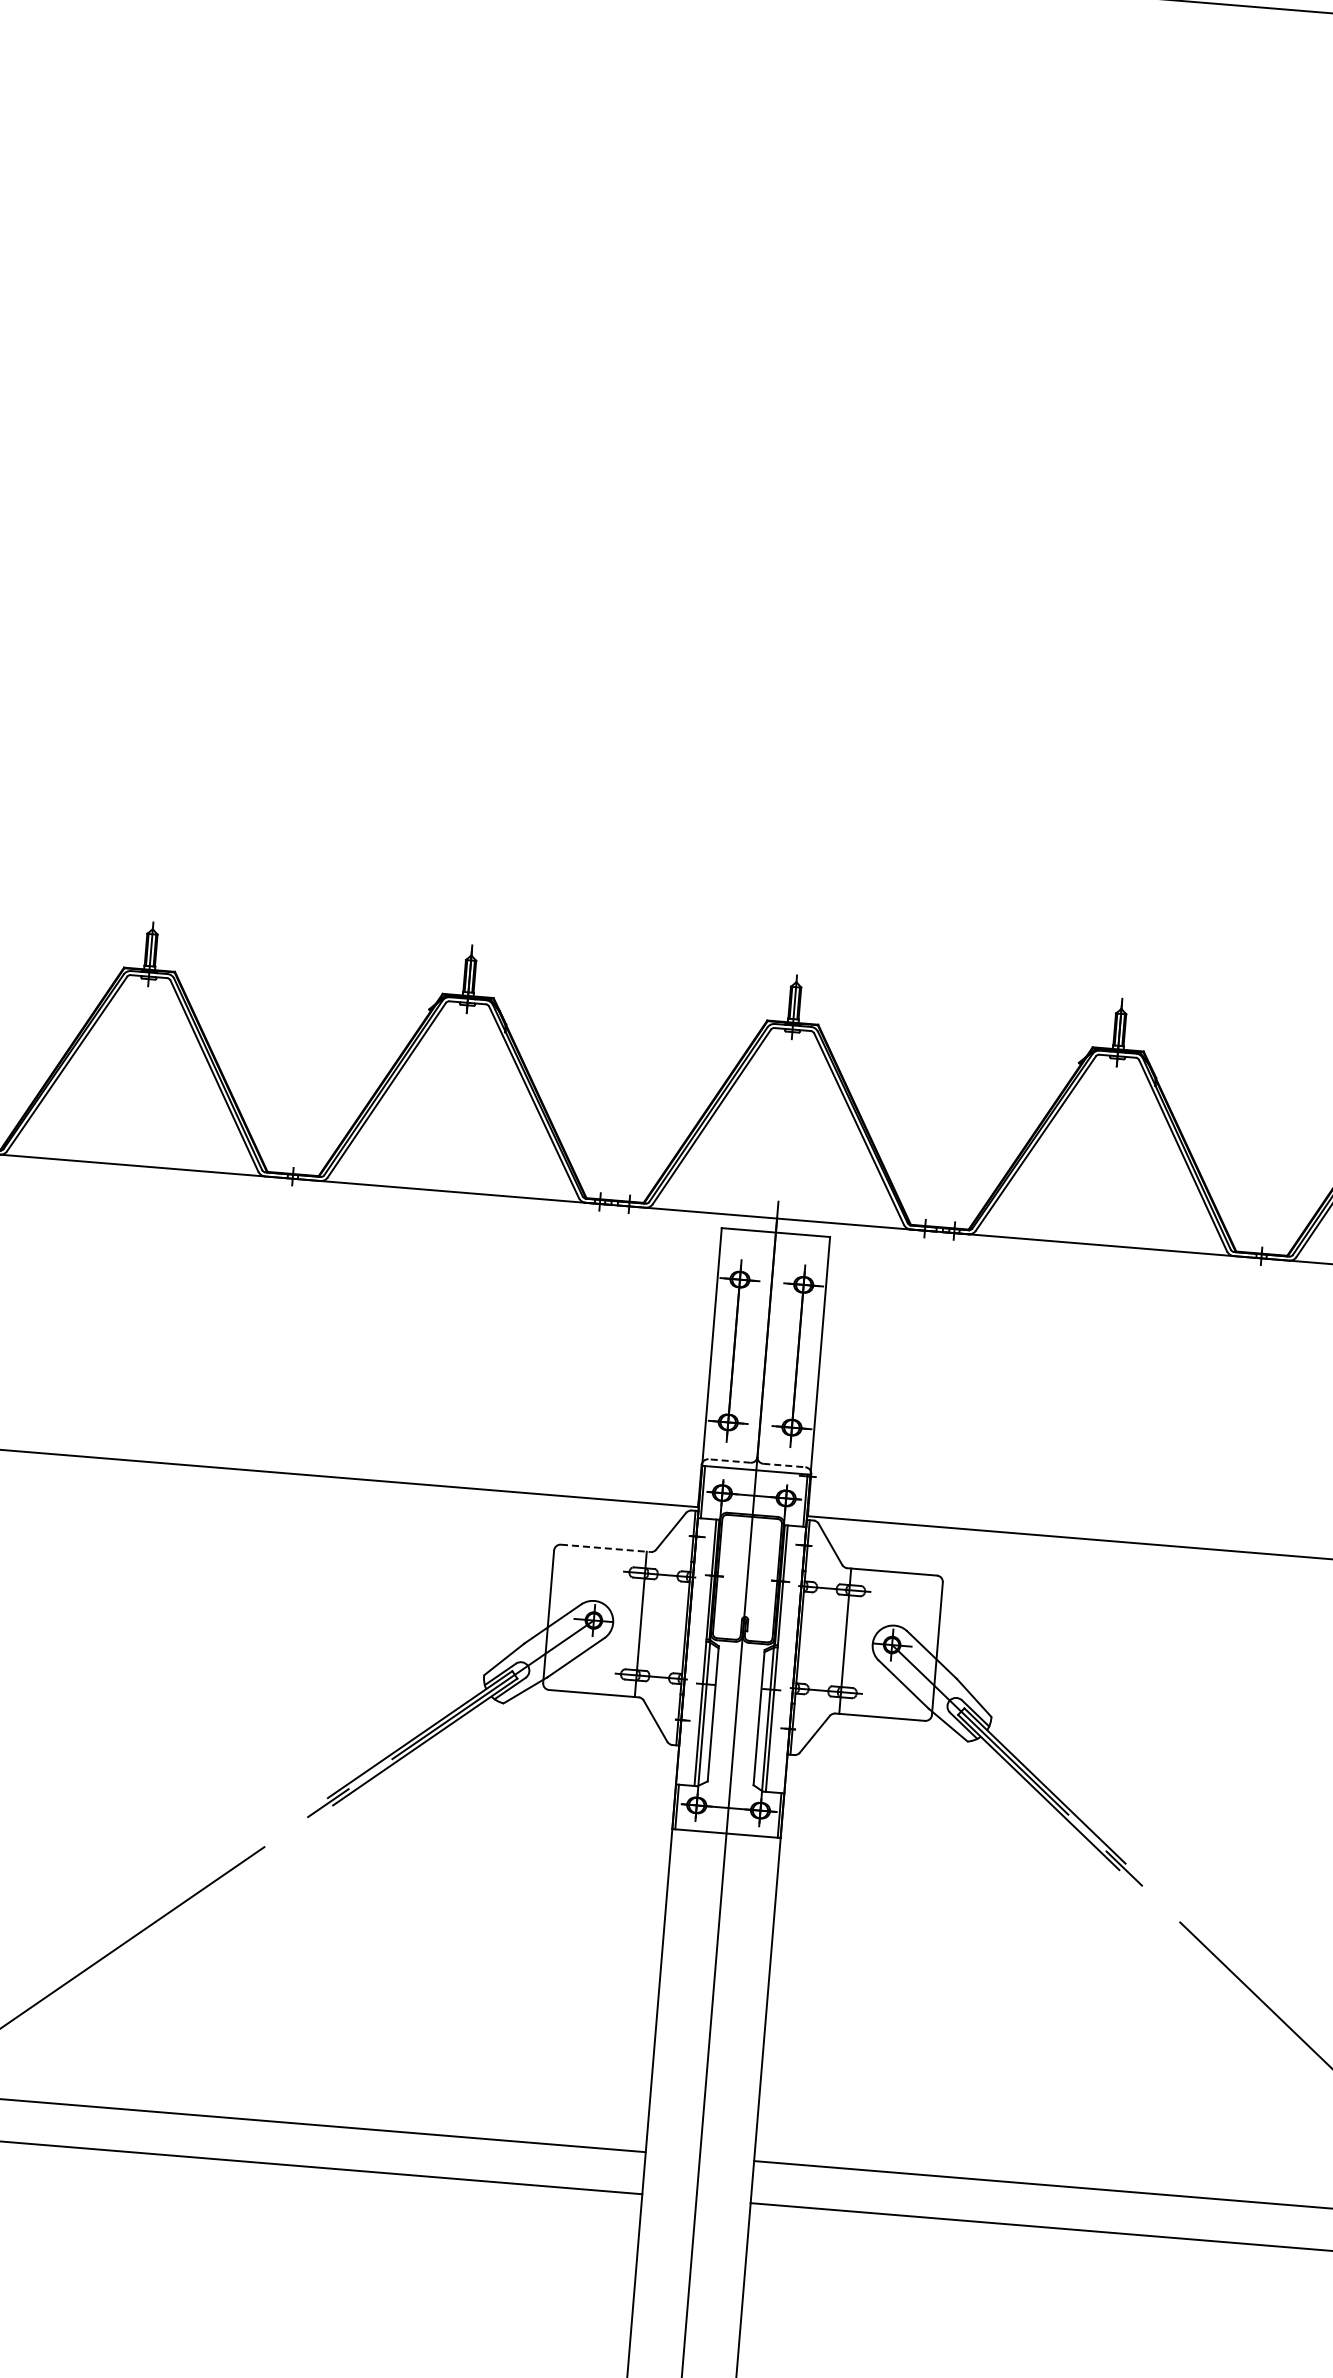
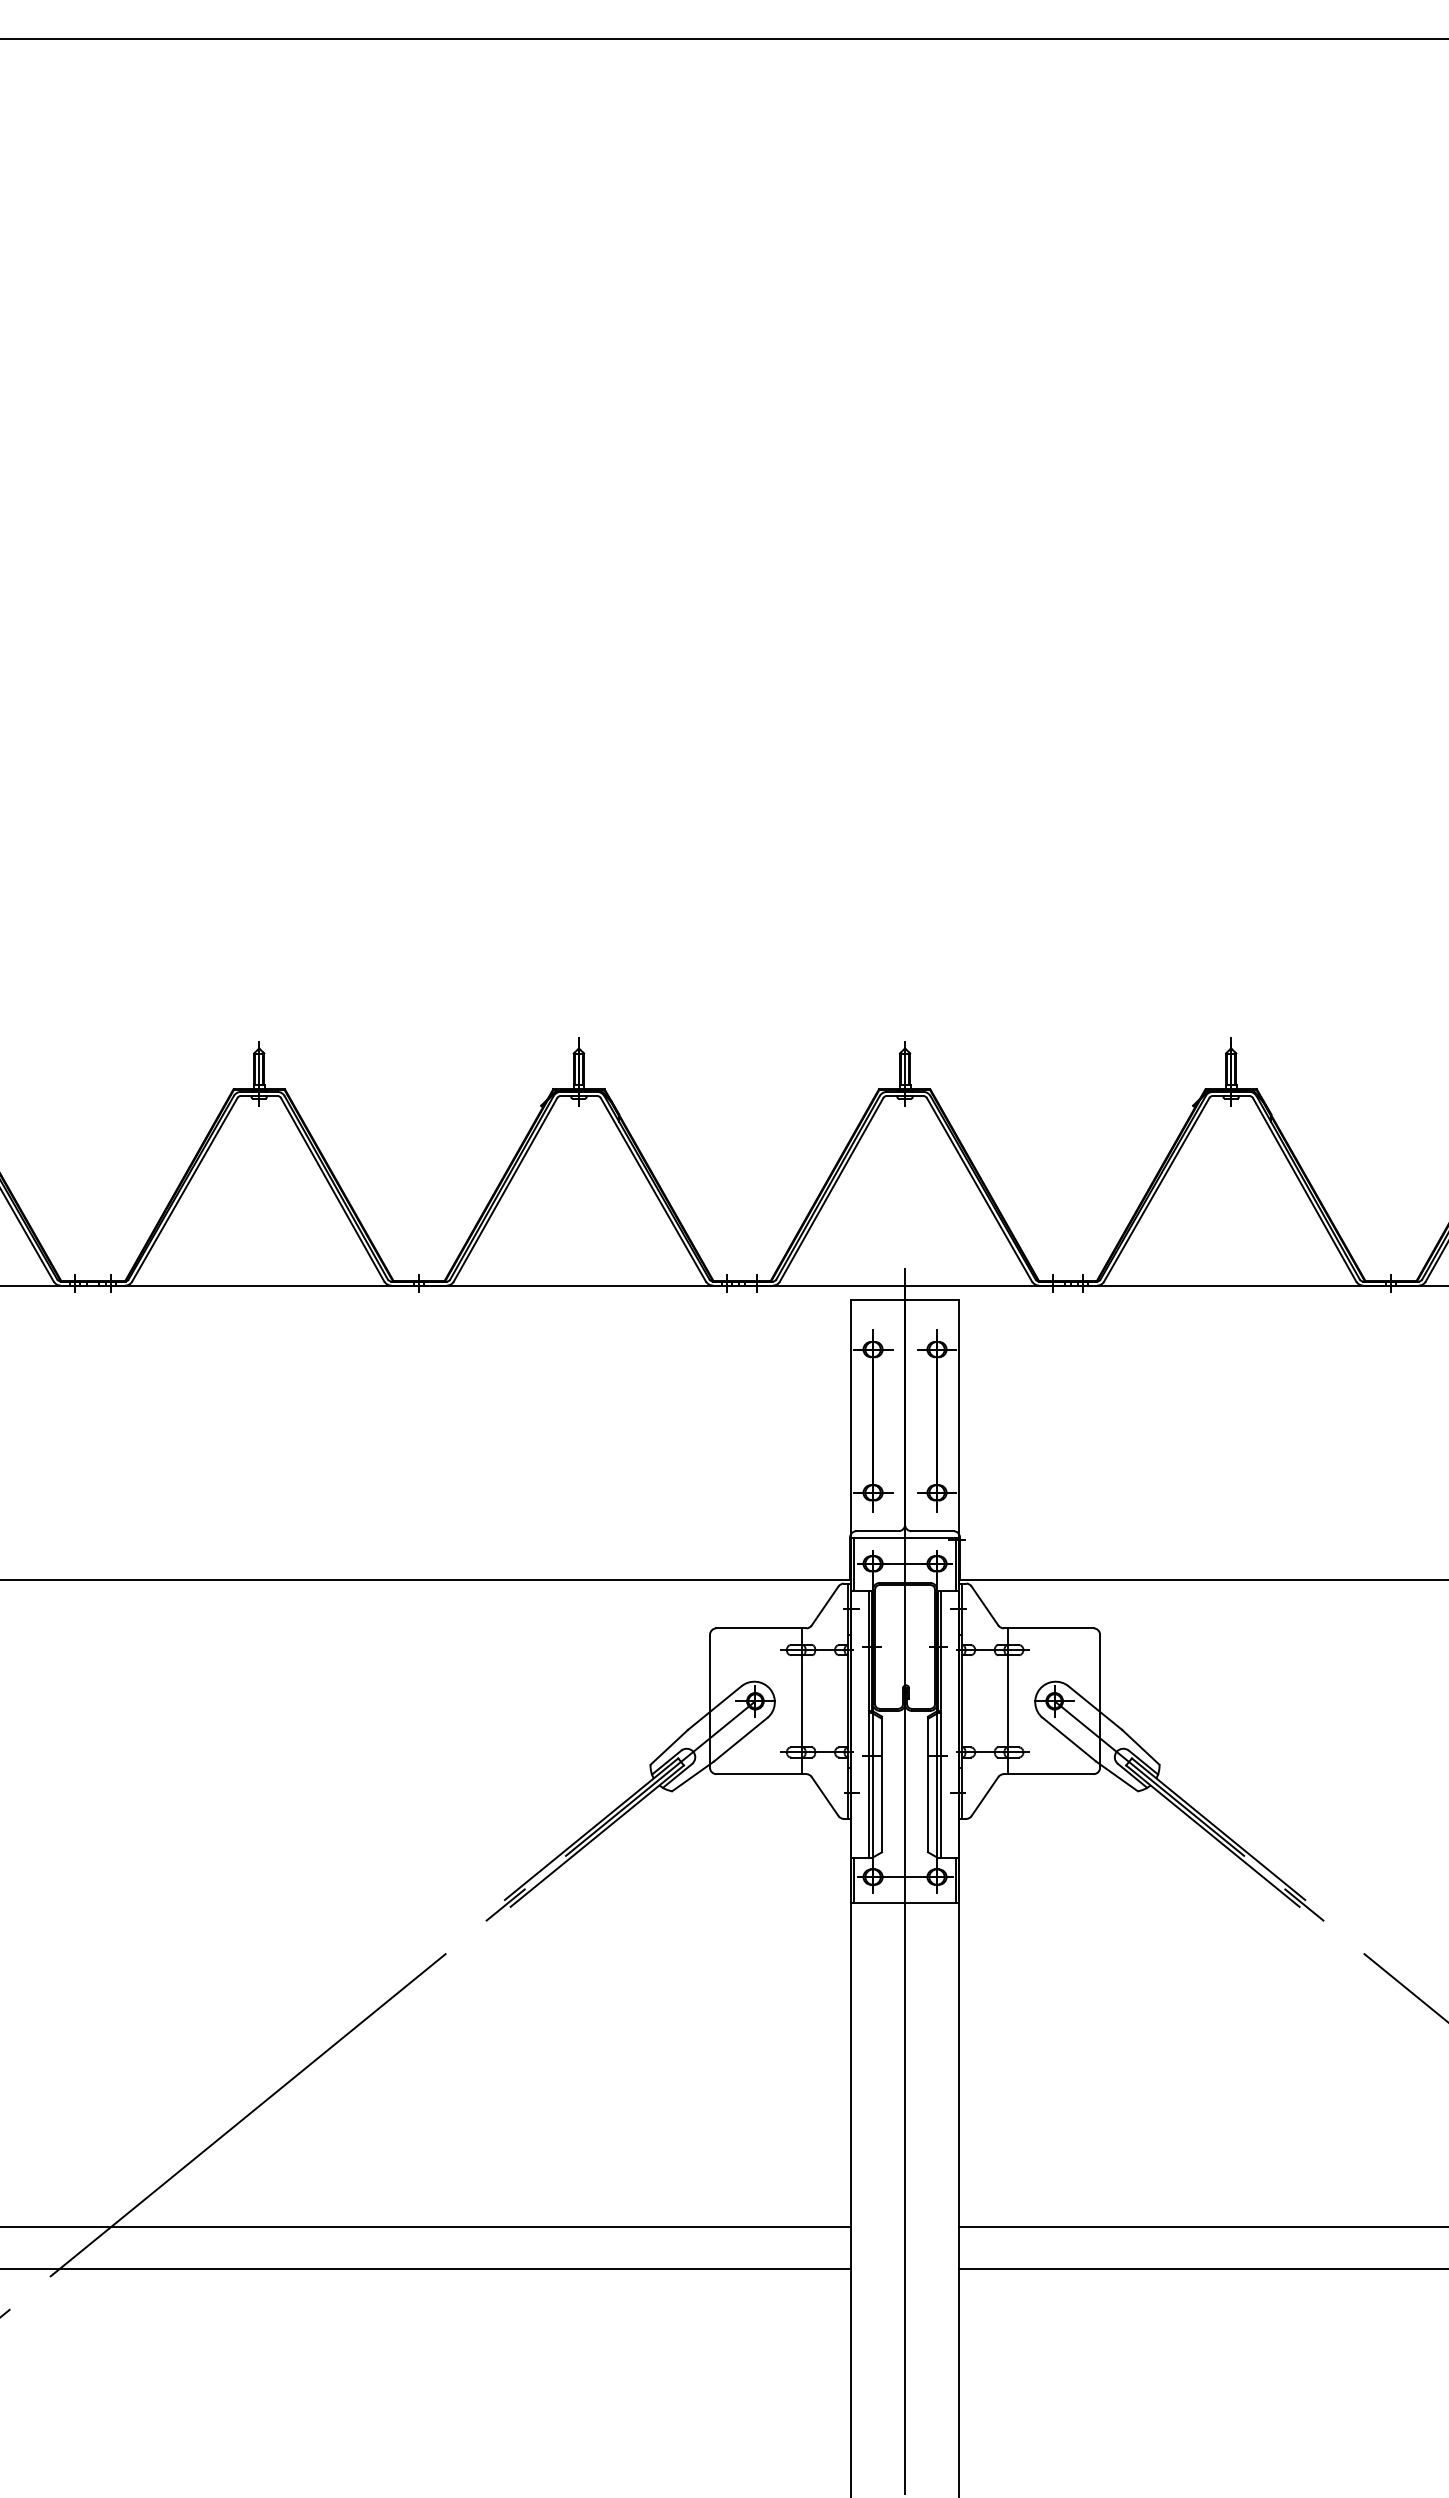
line: (729, 1461) -> (877, 1531), dashed -> solid
line: (785, 1465) -> (933, 1531), dashed -> solid
line: (605, 1548) -> (761, 1628), dashed -> solid

